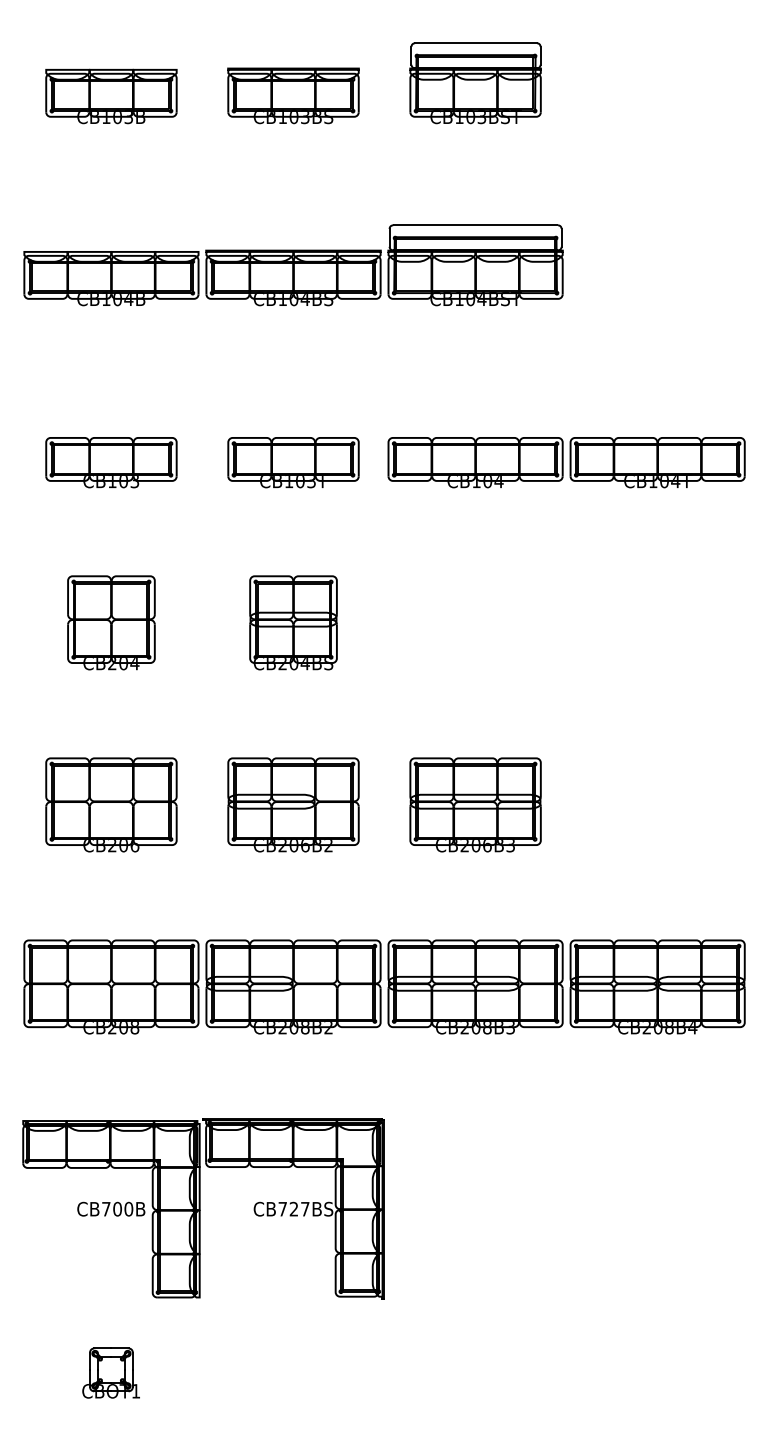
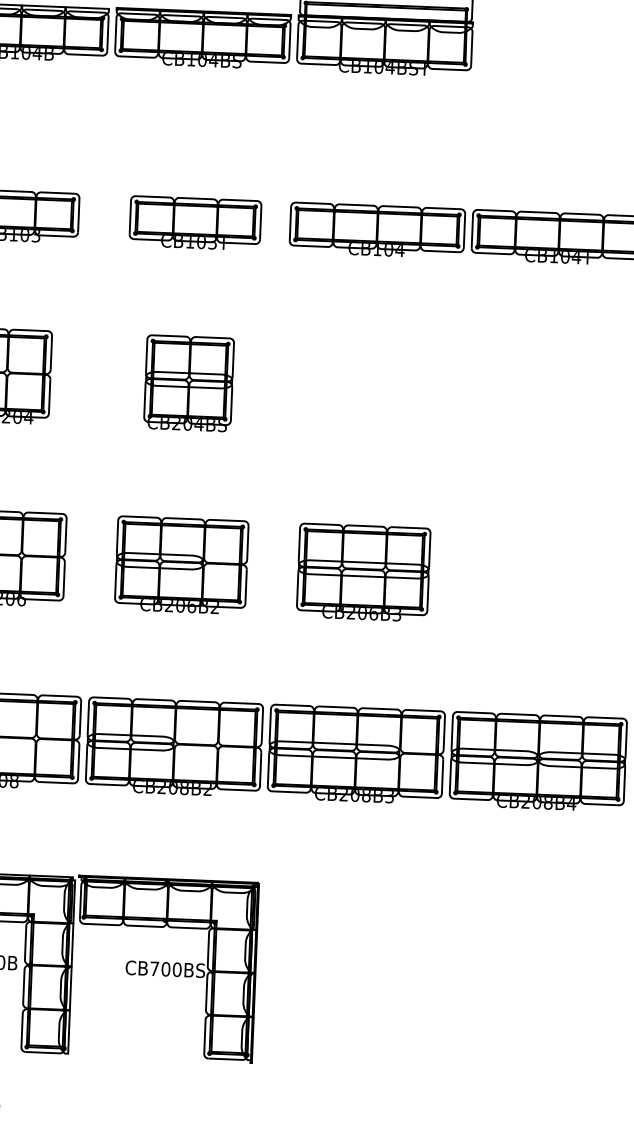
text: (299, 1208) -> (171, 968), CB727BS -> CB700BS

